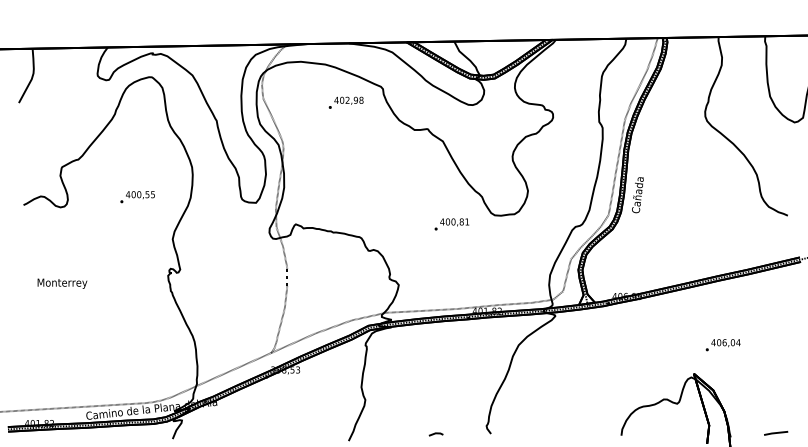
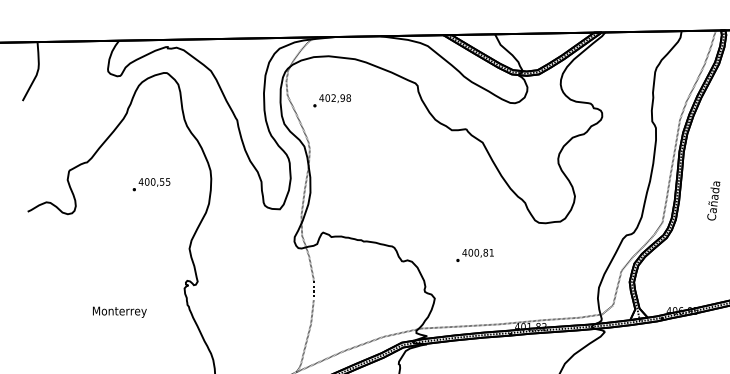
text: (345, 102) -> (331, 100), moved
text: (637, 195) -> (713, 201), moved
text: (137, 197) -> (151, 185), moved
text: (451, 224) -> (474, 255), moved
text: (62, 283) -> (119, 311), moved

